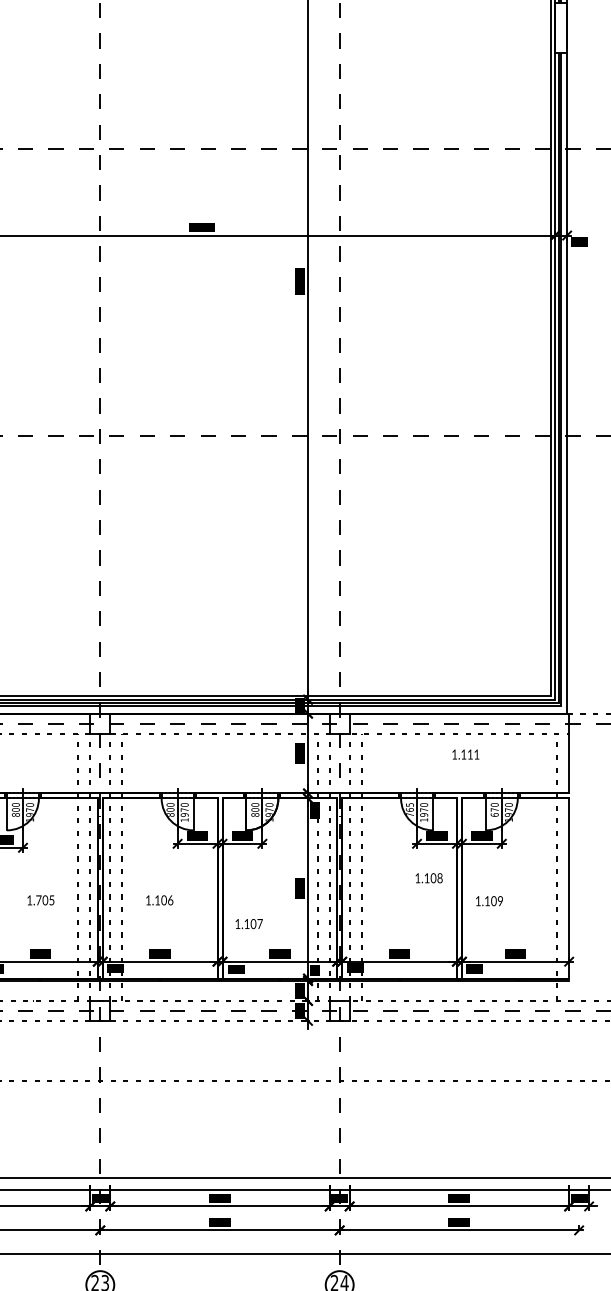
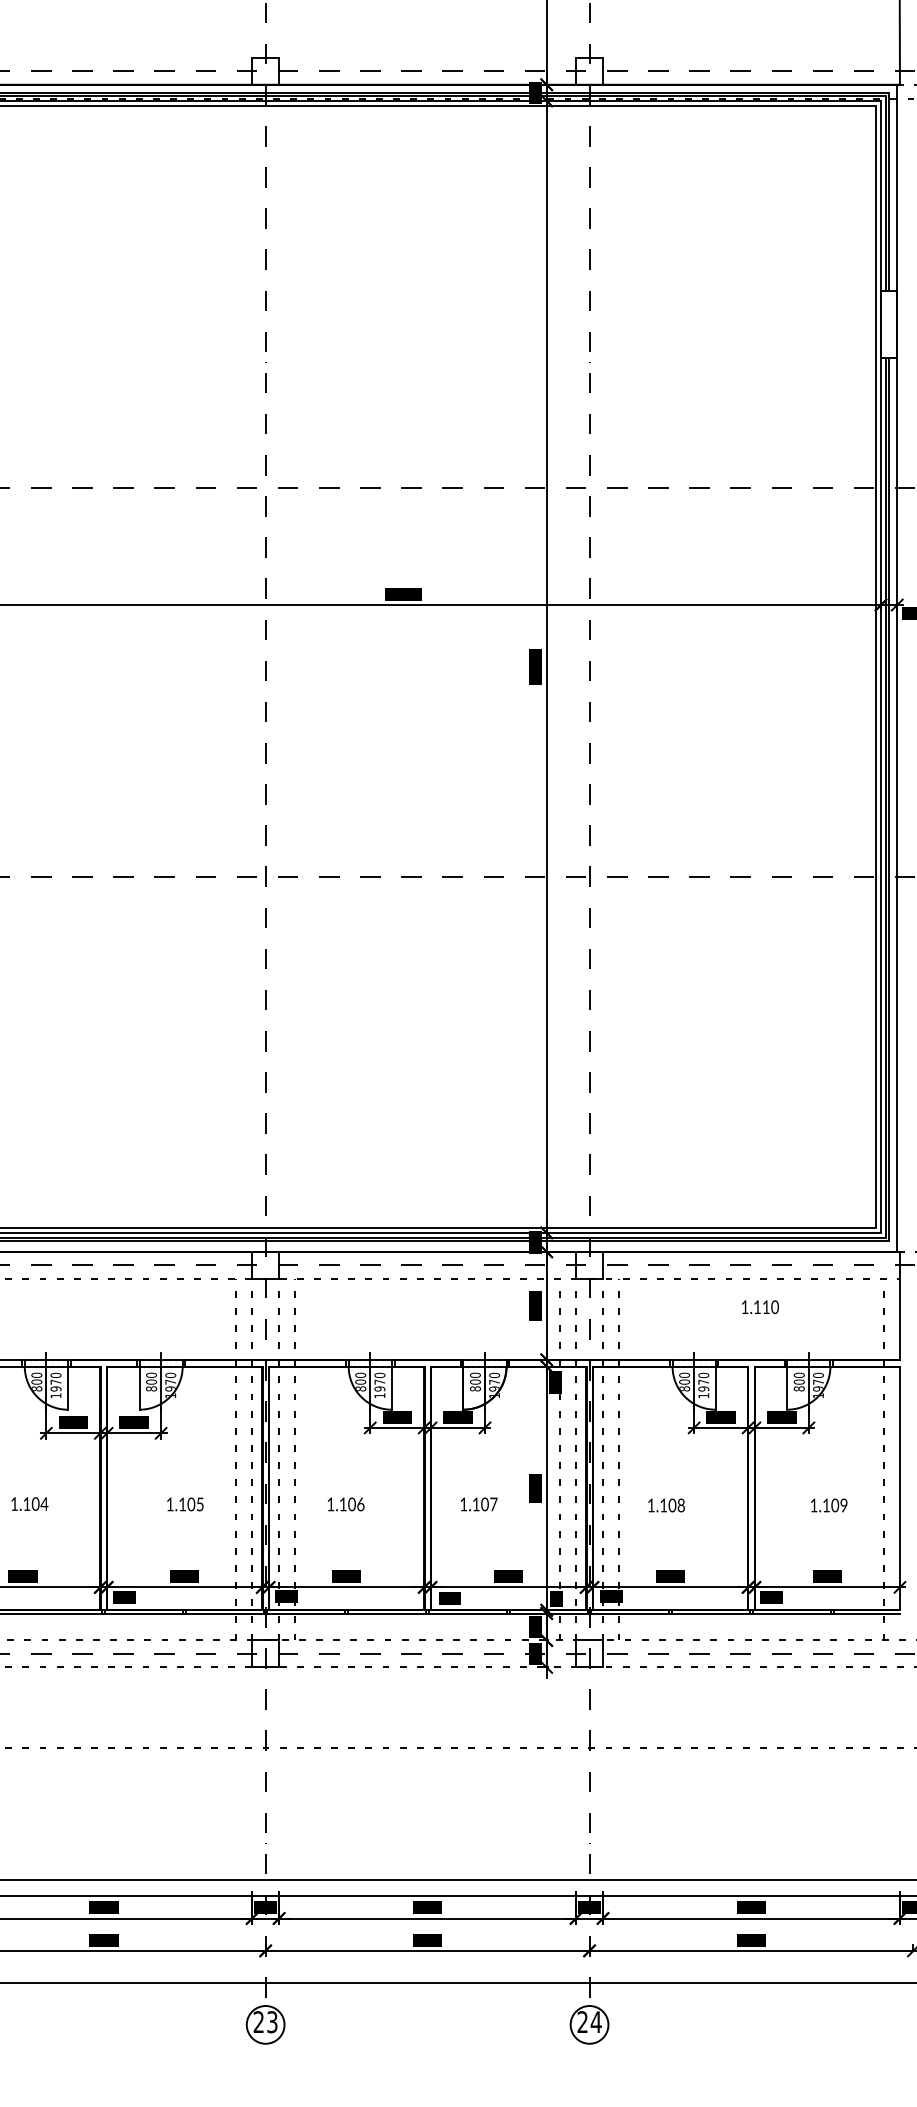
text: (476, 754) -> (774, 1306), 1.111 -> 1.110
text: (409, 809) -> (684, 1381), 765 -> 800
text: (494, 812) -> (798, 1385), 670 -> 800
text: (429, 878) -> (666, 1505), moved
text: (38, 900) -> (182, 1504), 1.705 -> 1.105
text: (489, 901) -> (829, 1505), moved
text: (248, 924) -> (478, 1504), moved

